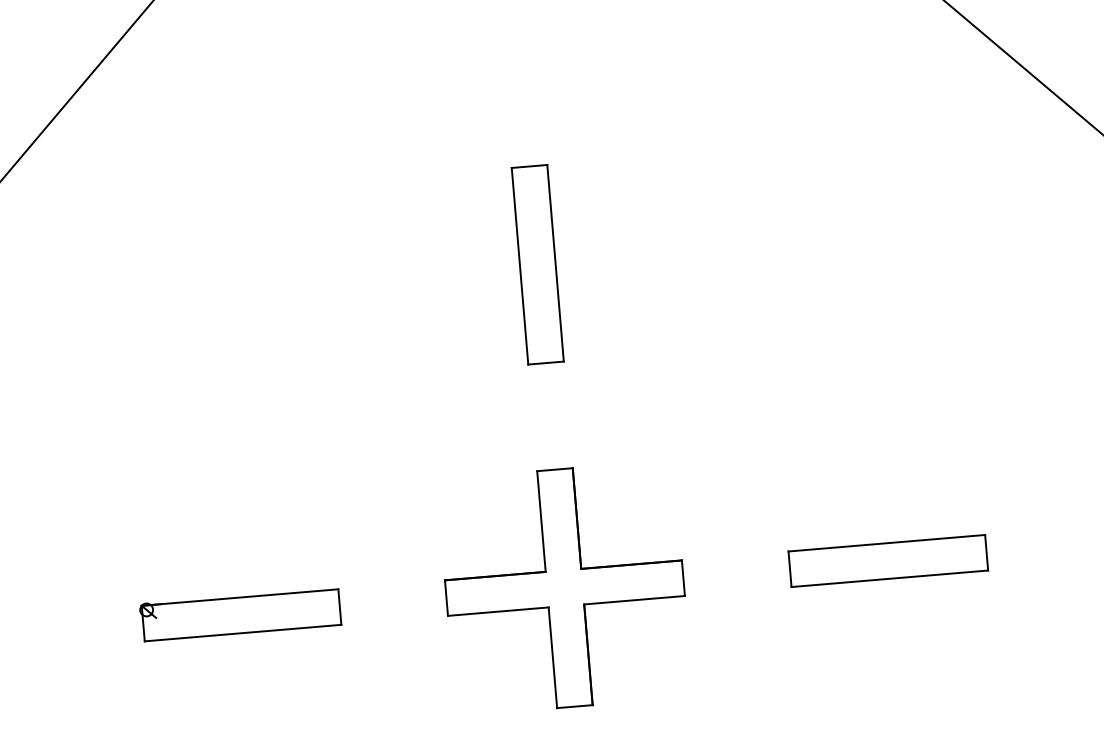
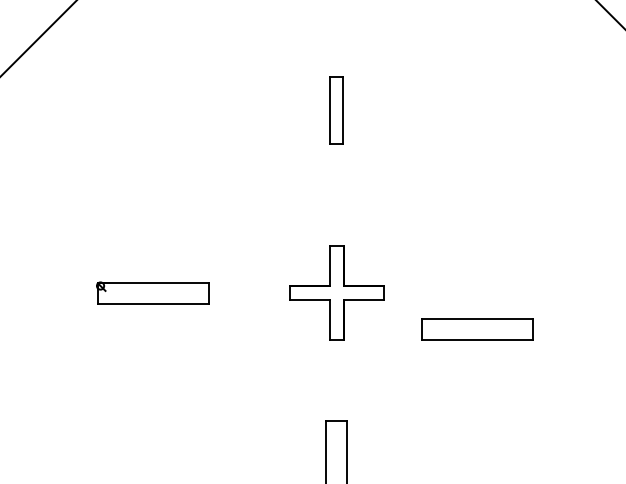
part: (537, 264) -> (336, 110), size x0.6
part: (888, 561) -> (477, 329), moved
part: (564, 586) -> (336, 292), size x0.7

